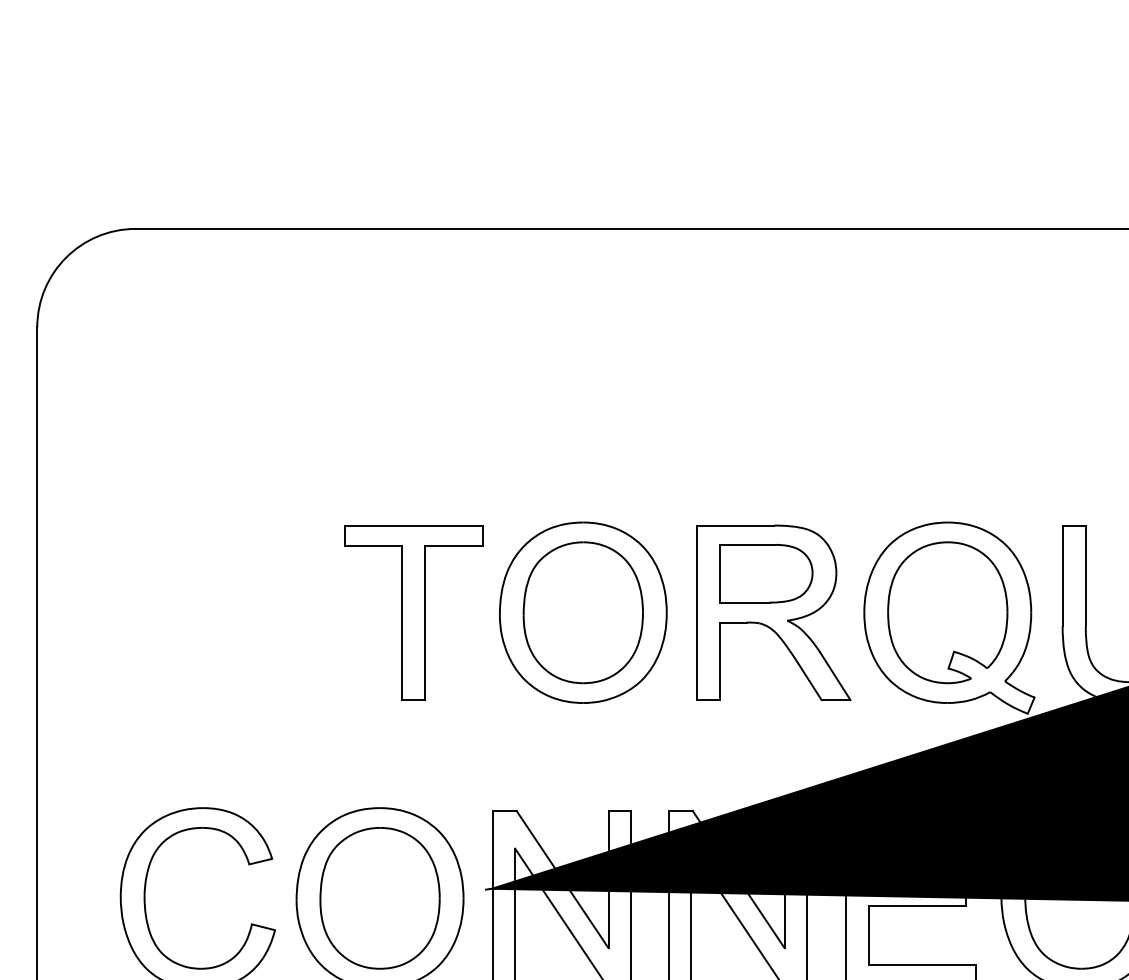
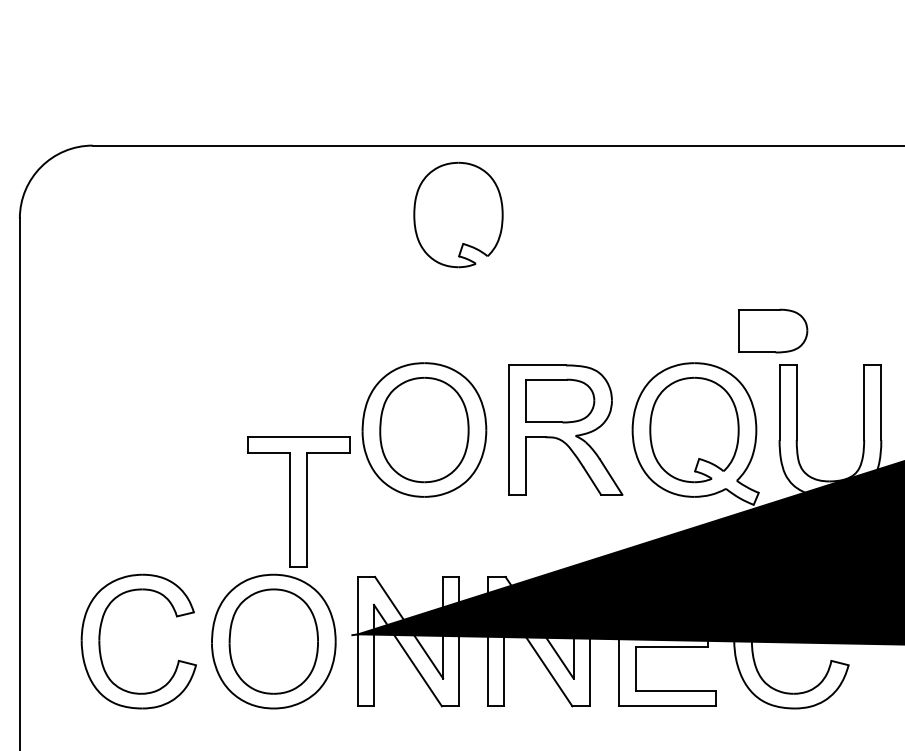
part: (629, 321) -> (458, 214), added
part: (1054, 478) -> (773, 330), added
part: (413, 612) -> (298, 501), moved

